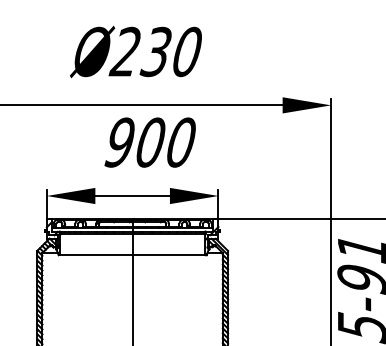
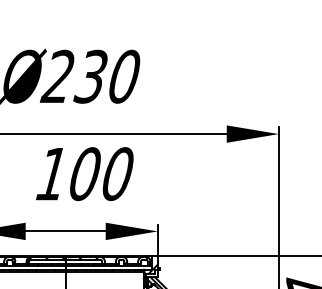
text: (119, 142) -> (51, 173), 900 -> 100

